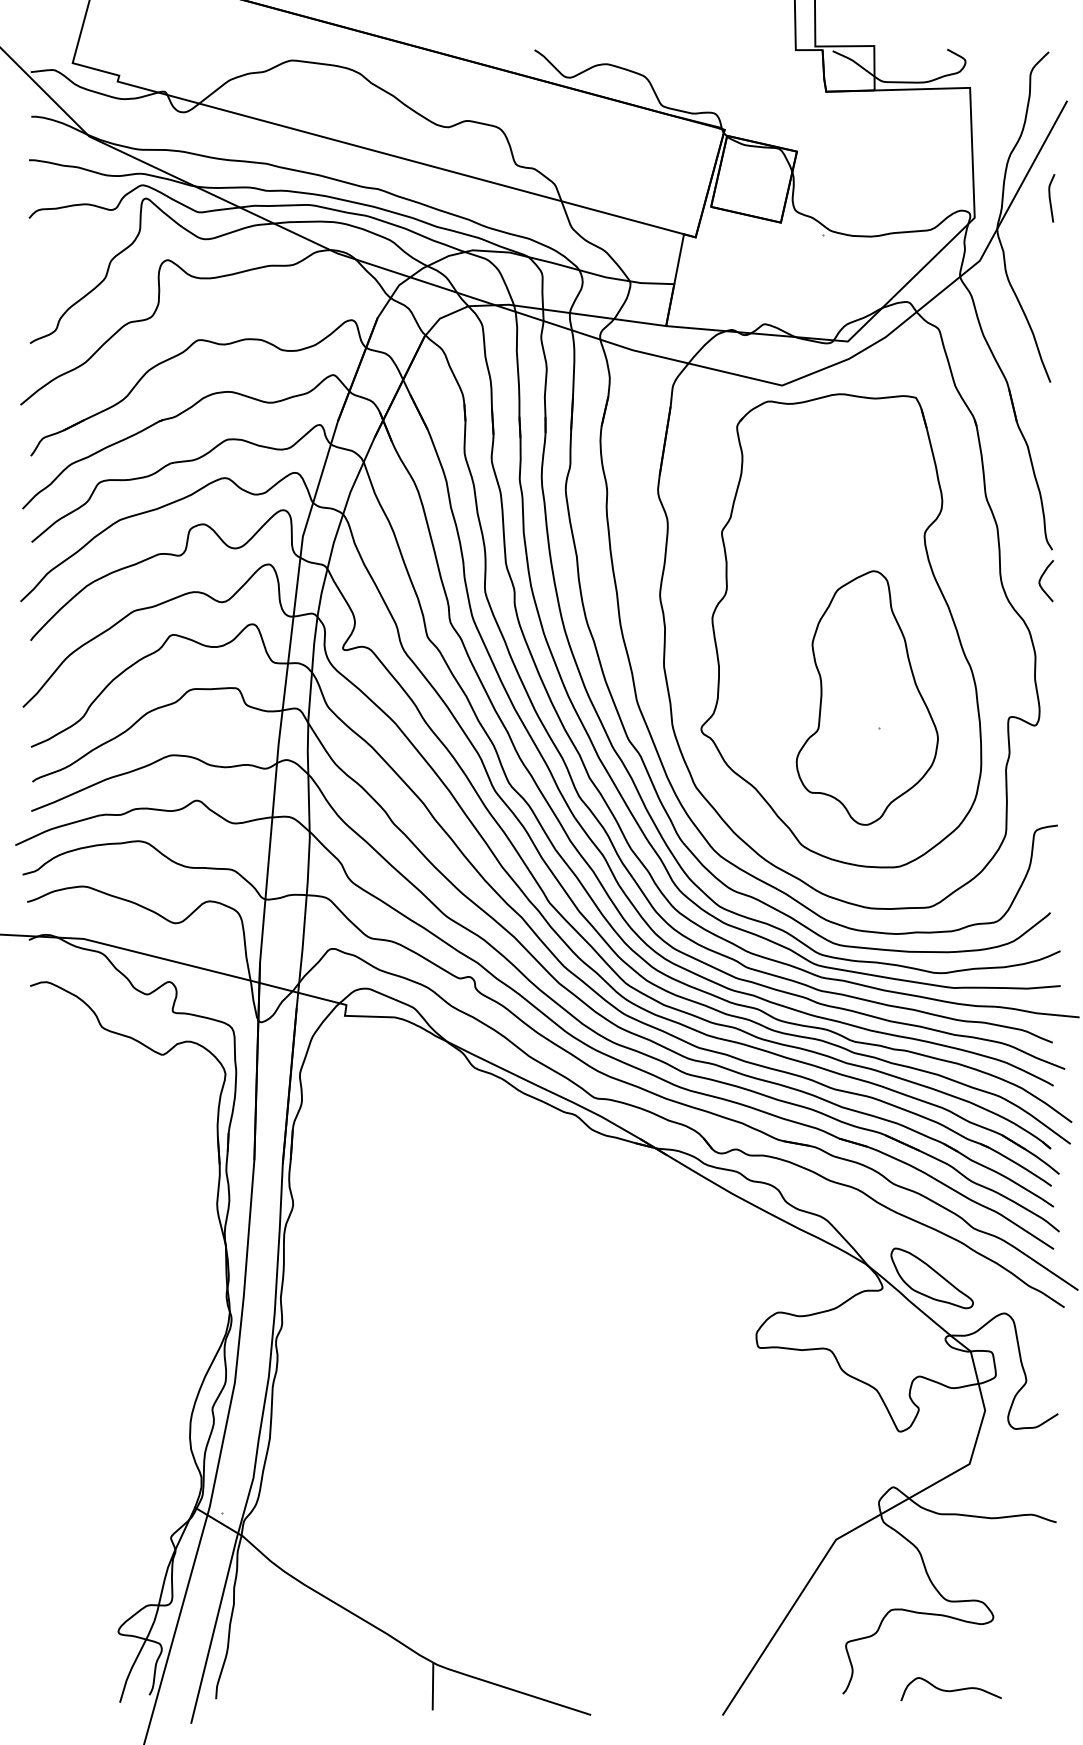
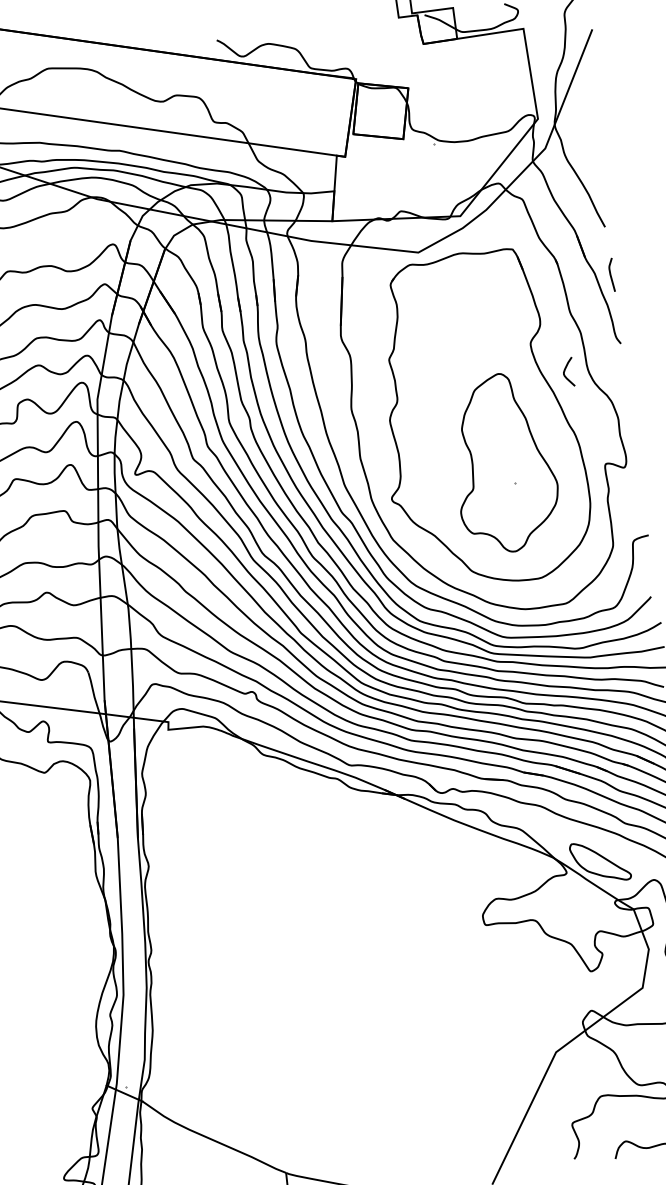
curve: (1050, 198) -> (611, 275), moved
curve: (1041, 579) -> (565, 371), moved

